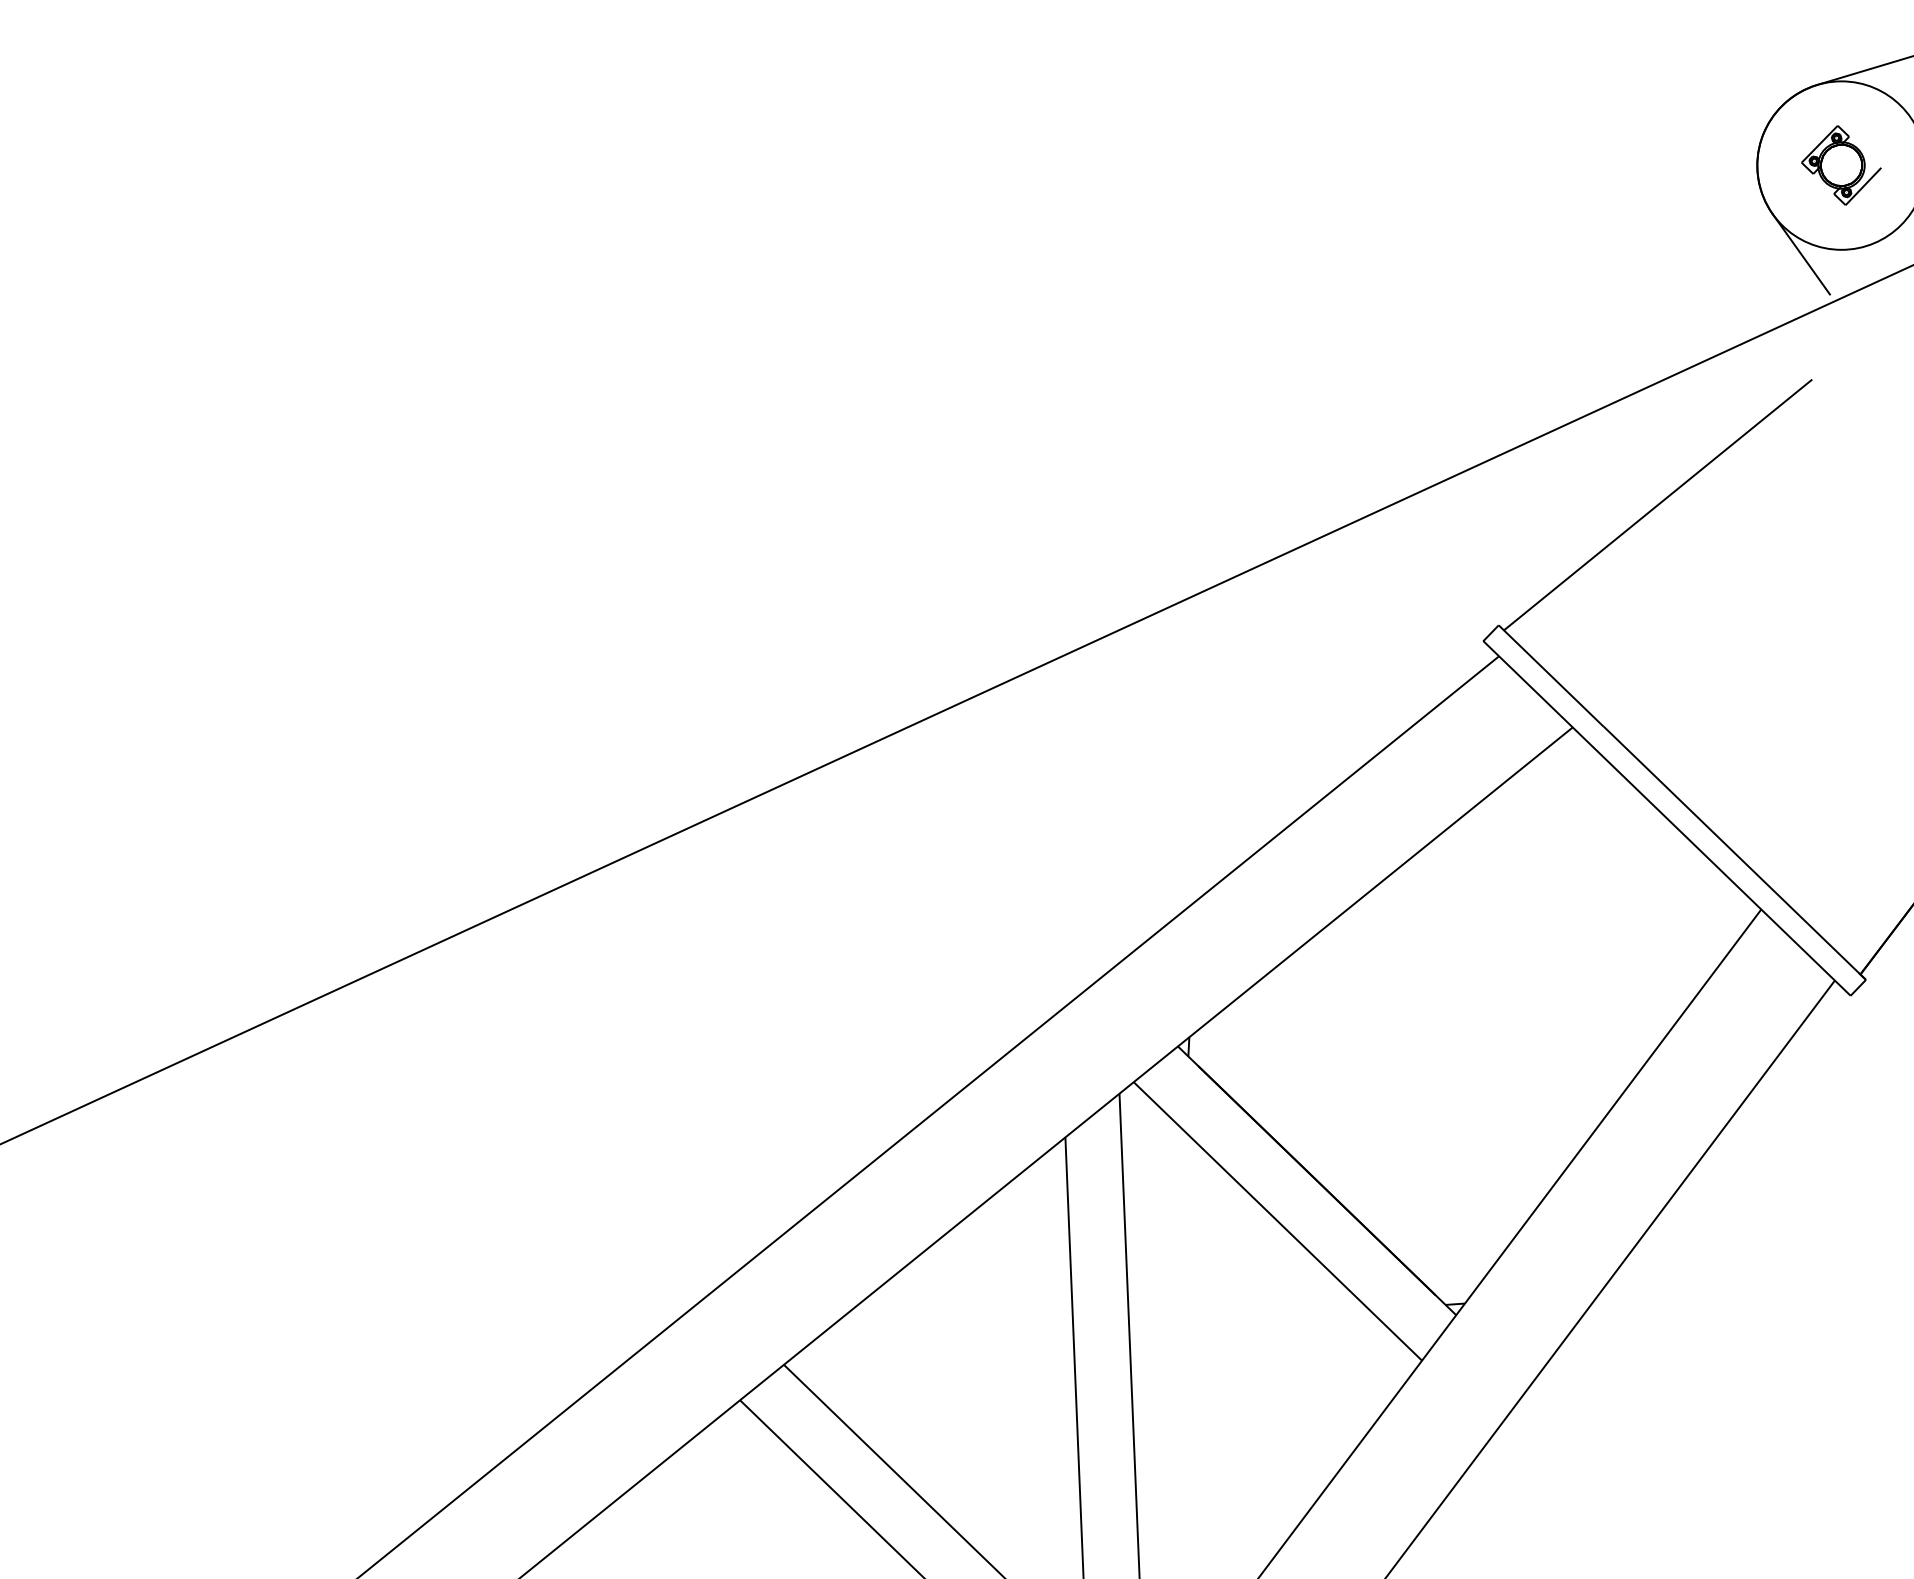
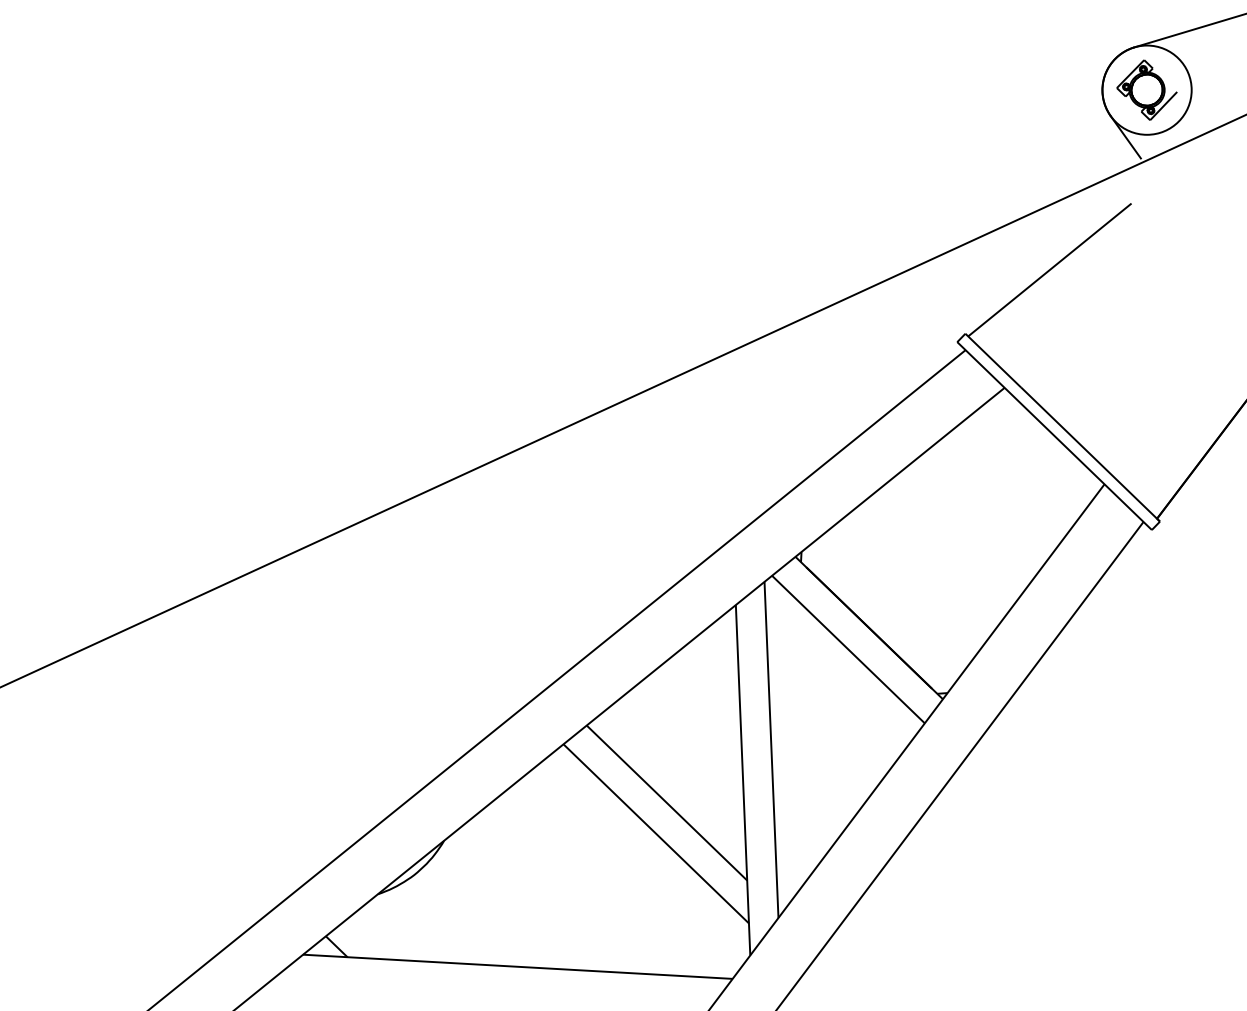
part: (1840, 164) -> (1146, 89), size x1.43

